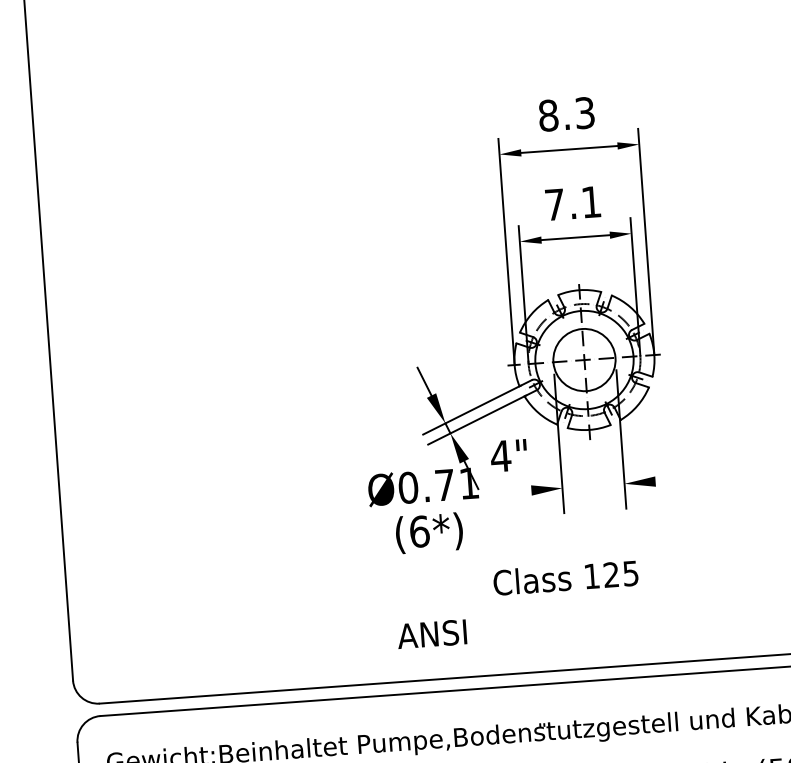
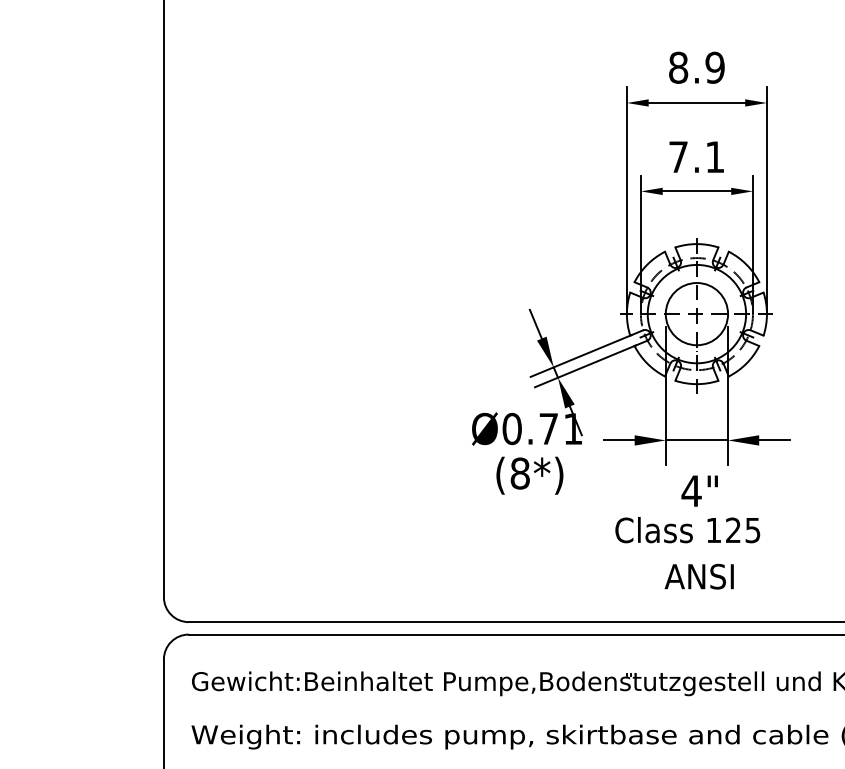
text: (584, 112) -> (714, 67), 8.3 -> 8.9
text: (508, 455) -> (699, 490), moved
line: (670, 480) -> (774, 440), added
line: (593, 486) -> (696, 440), added
line: (515, 491) -> (618, 440), added
text: (419, 531) -> (520, 473), (6*) -> (8*)
text: (565, 578) -> (687, 530), moved
text: (431, 634) -> (698, 576), moved

